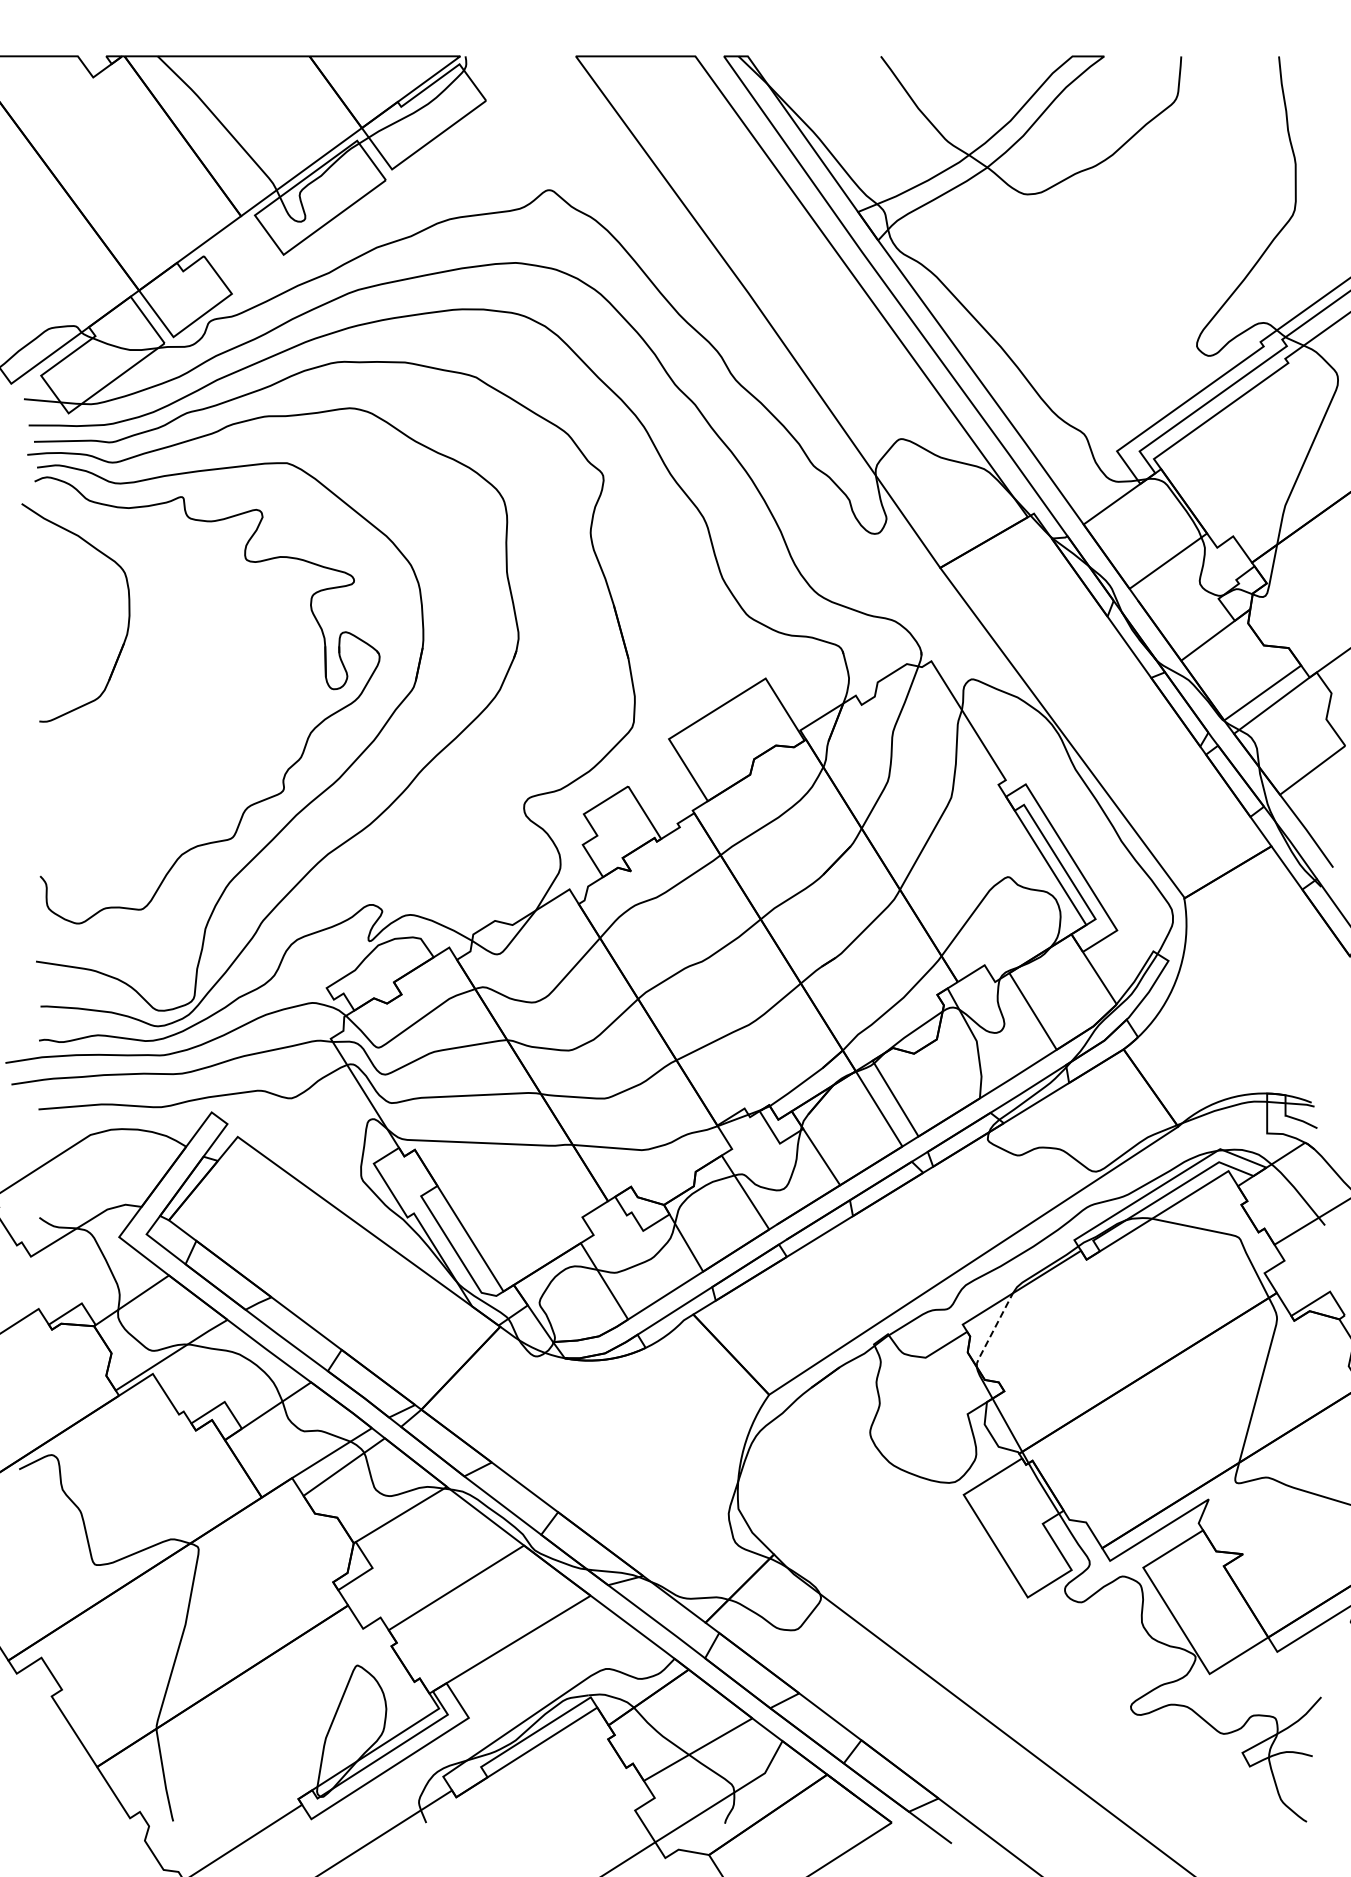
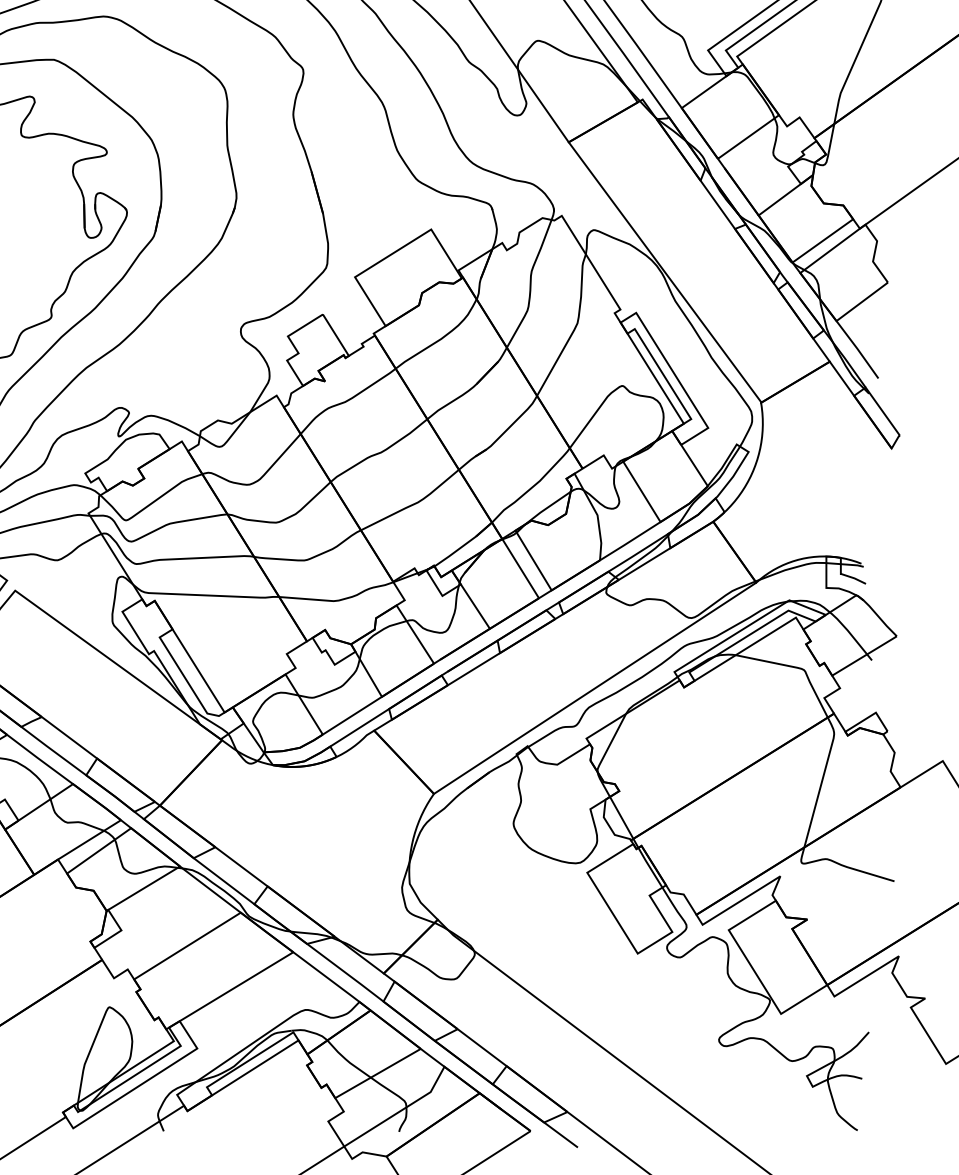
line: (993, 1331) -> (610, 744), dashed -> solid

